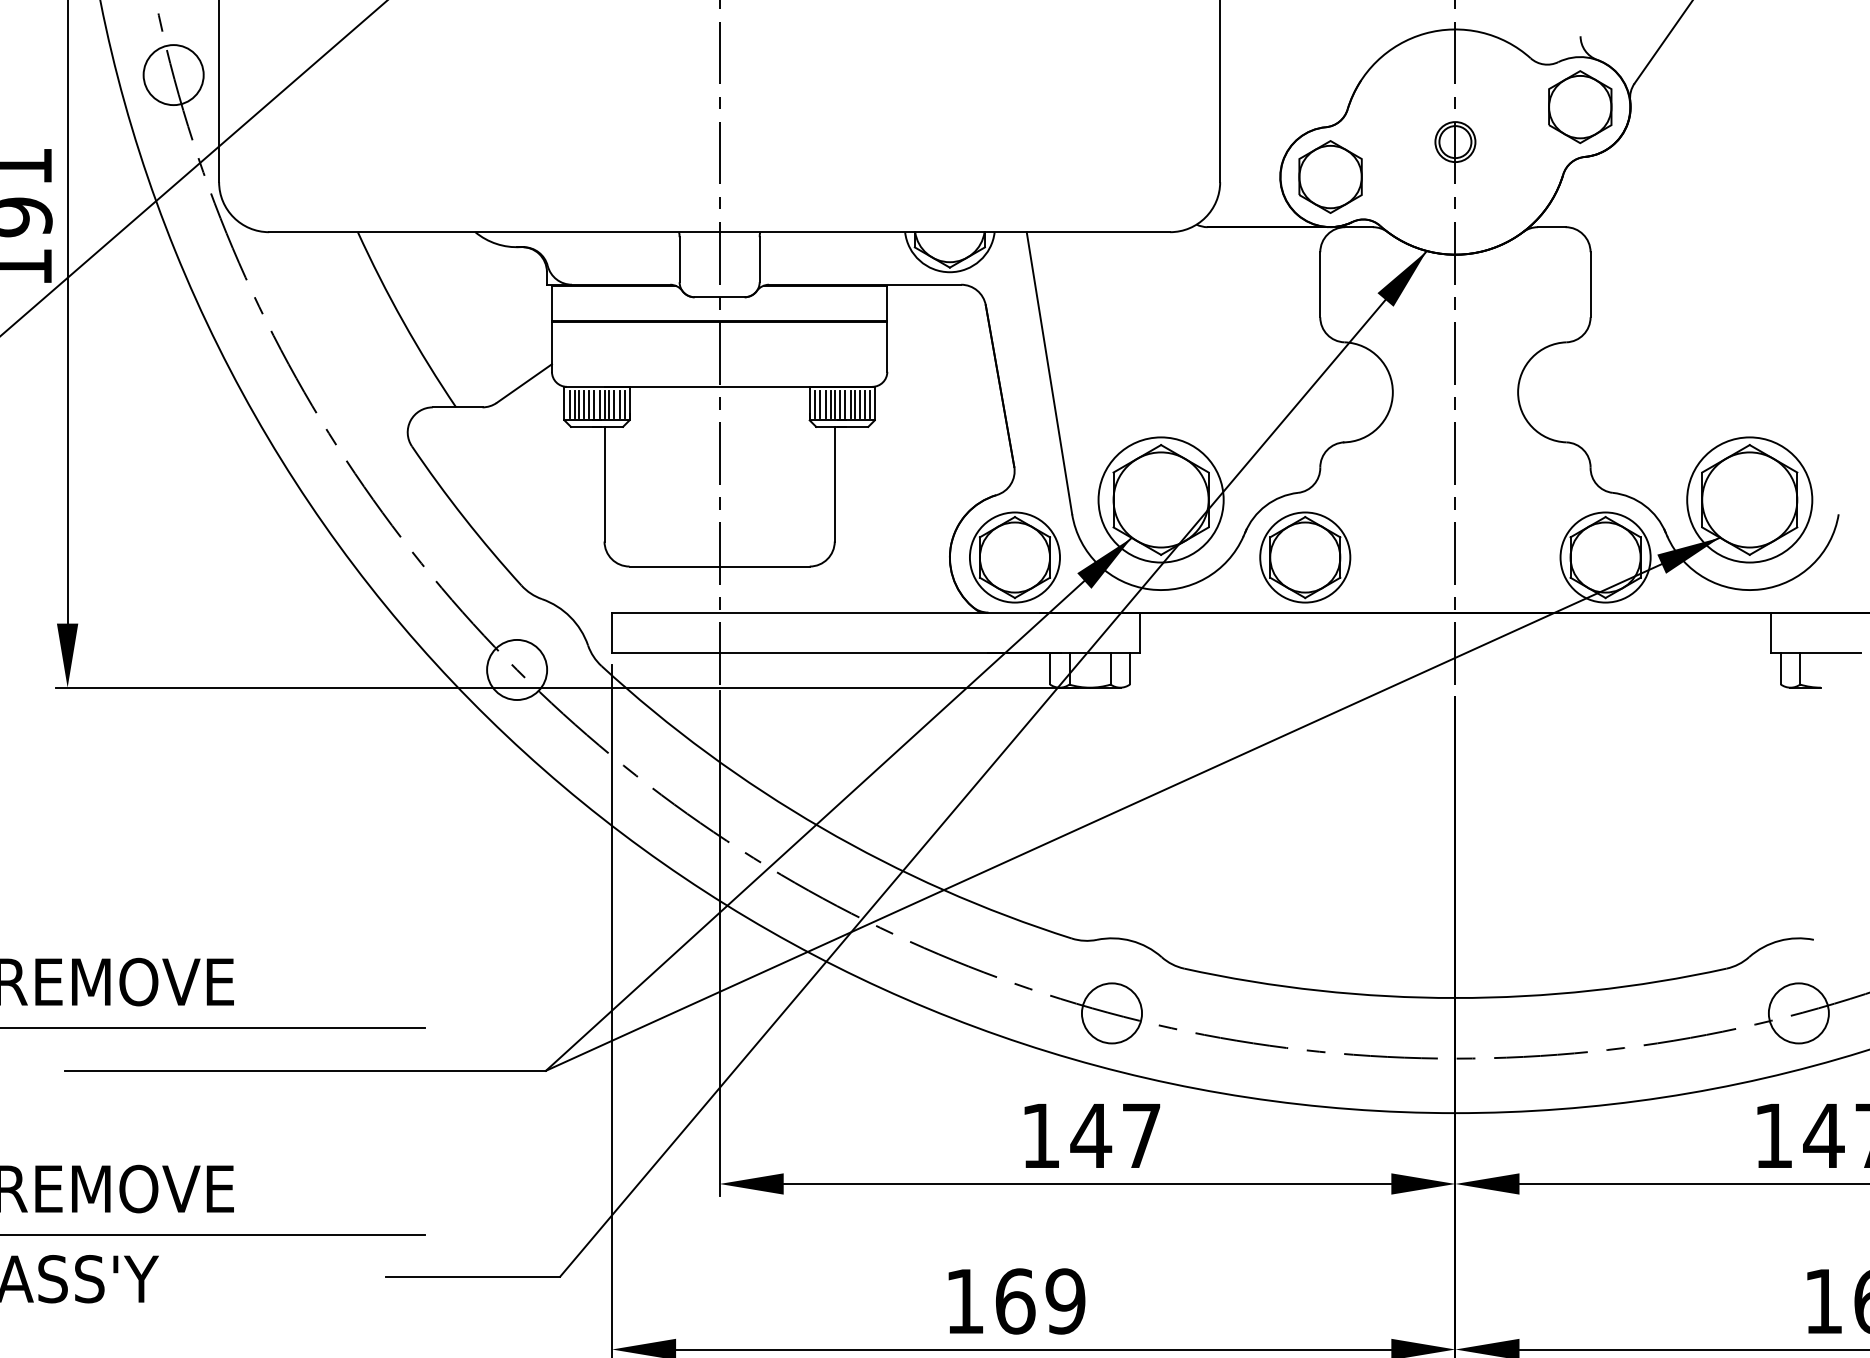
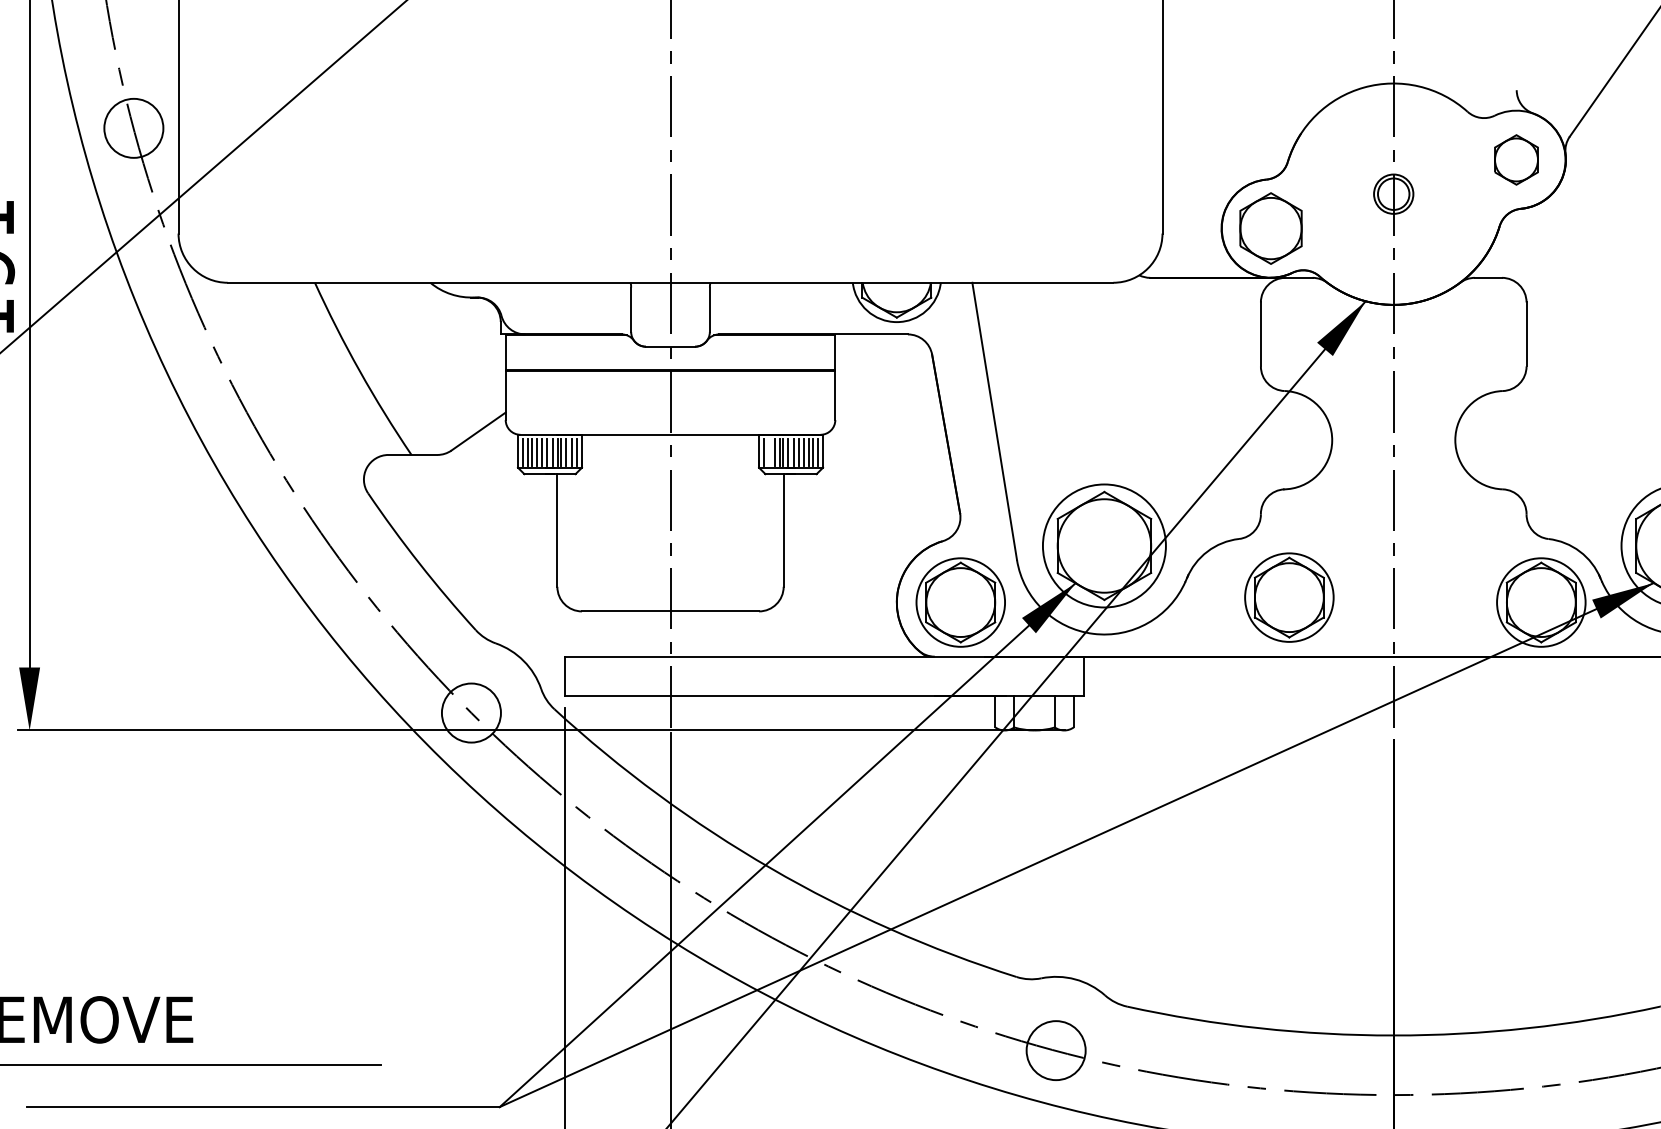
part: (1580, 107) -> (1516, 160), size x0.7
line: (819, 404) -> (768, 452), removed
part: (1305, 557) -> (1289, 597), moved

